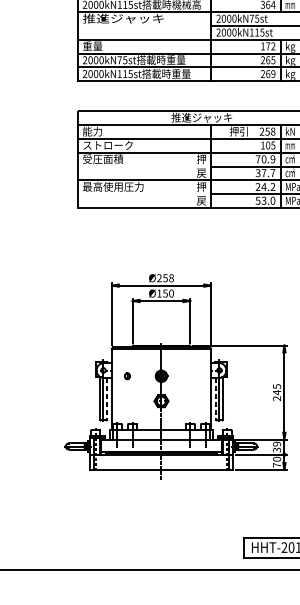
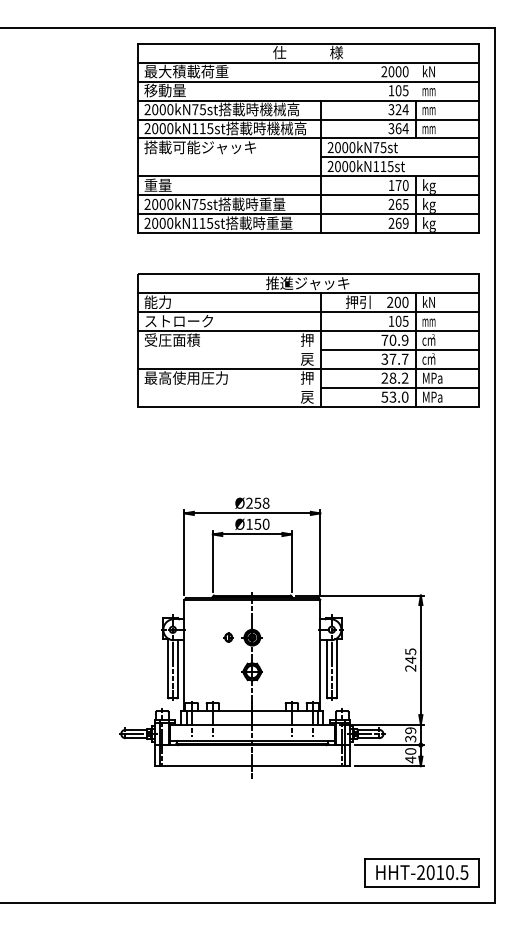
text: (122, 18) -> (199, 147), 推進ジャッキ -> 搭載可能ジャッキ
text: (273, 46) -> (405, 185), 172 -> 170
text: (270, 131) -> (401, 301), 258 -> 200
text: (263, 186) -> (392, 377), 24.2 -> 28.2
part: (127, 376) -> (228, 637), moved
line: (106, 399) -> (177, 669), dashed -> solid
line: (216, 399) -> (327, 669), dashed -> solid
text: (276, 465) -> (410, 759), 70 -> 40

